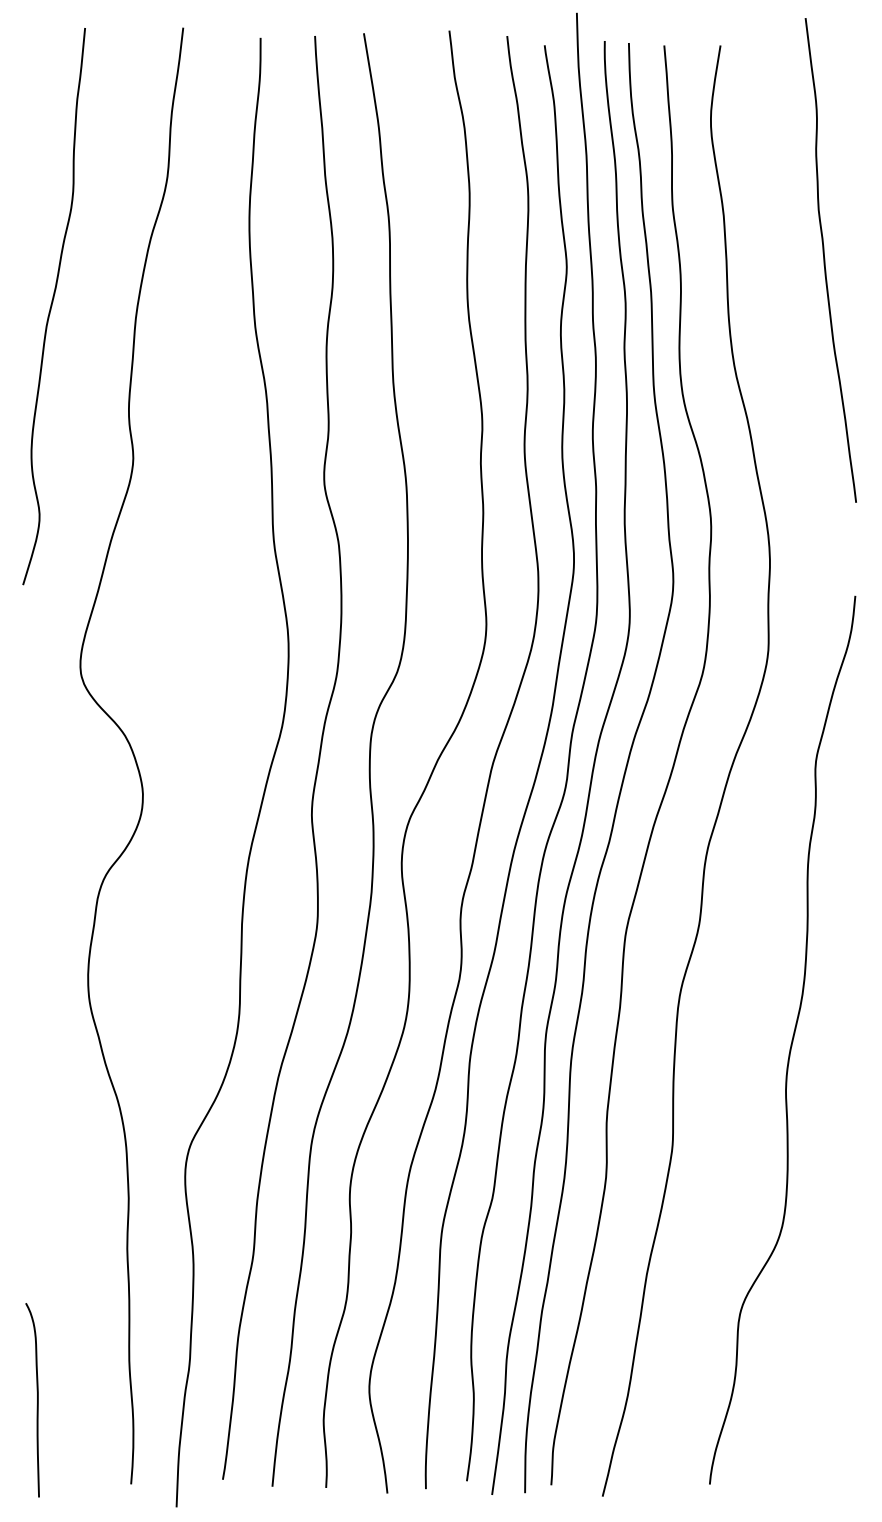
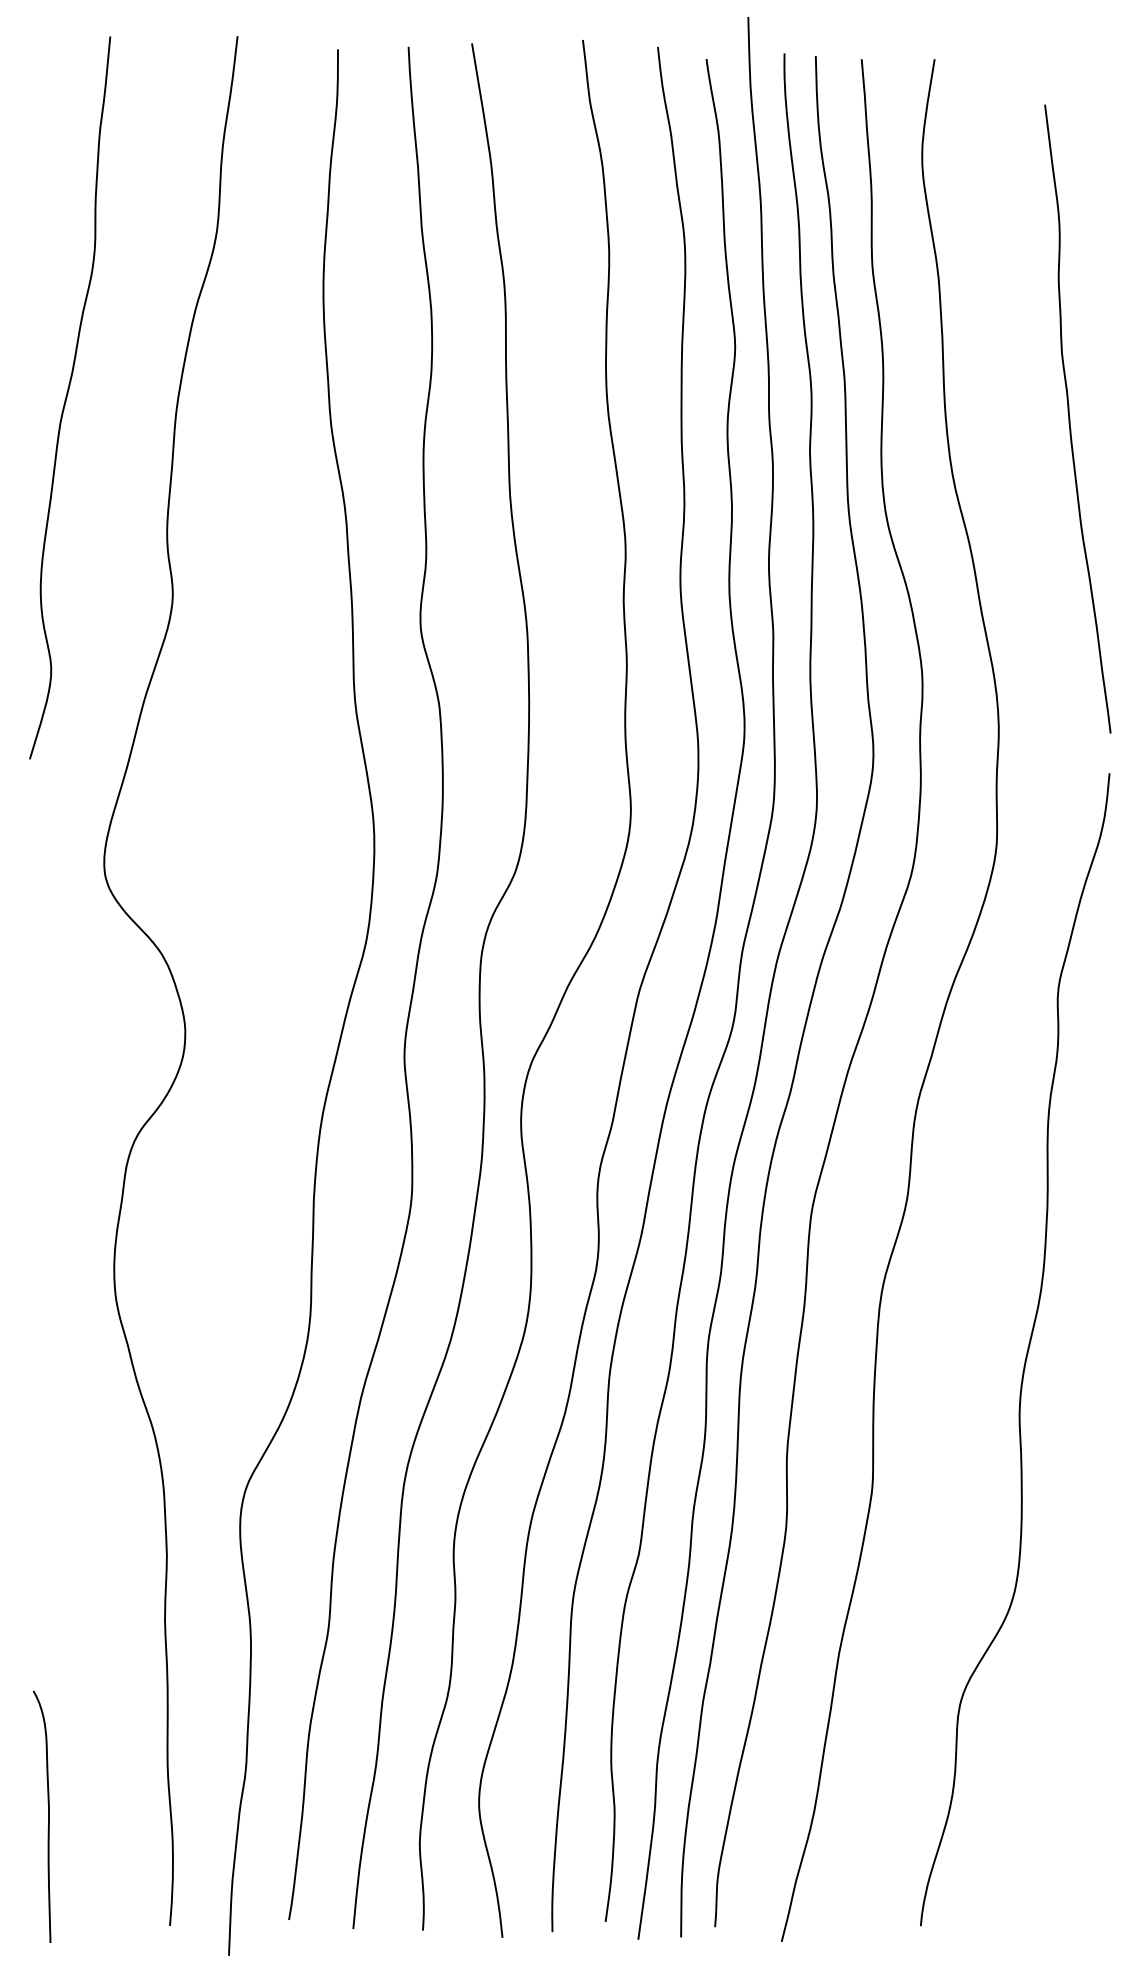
curve: (825, 259) -> (1070, 418), moved

